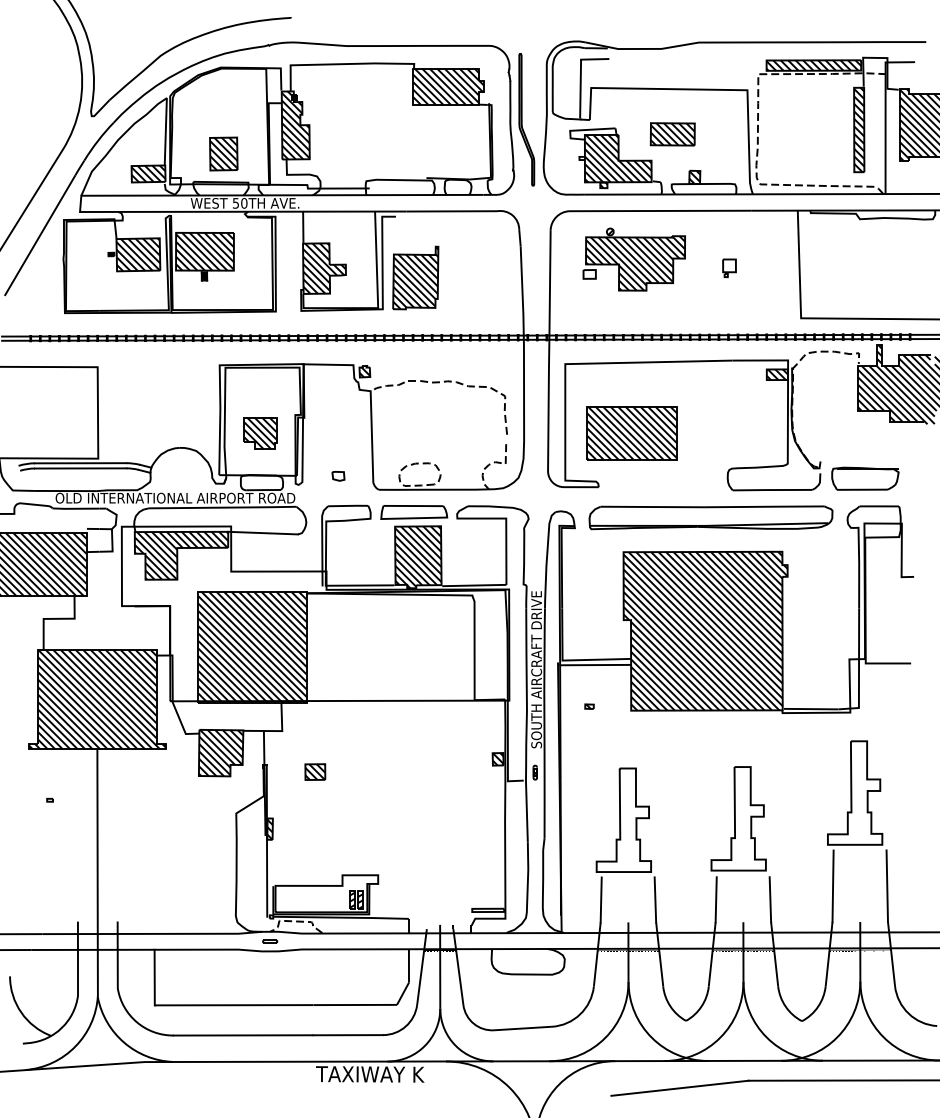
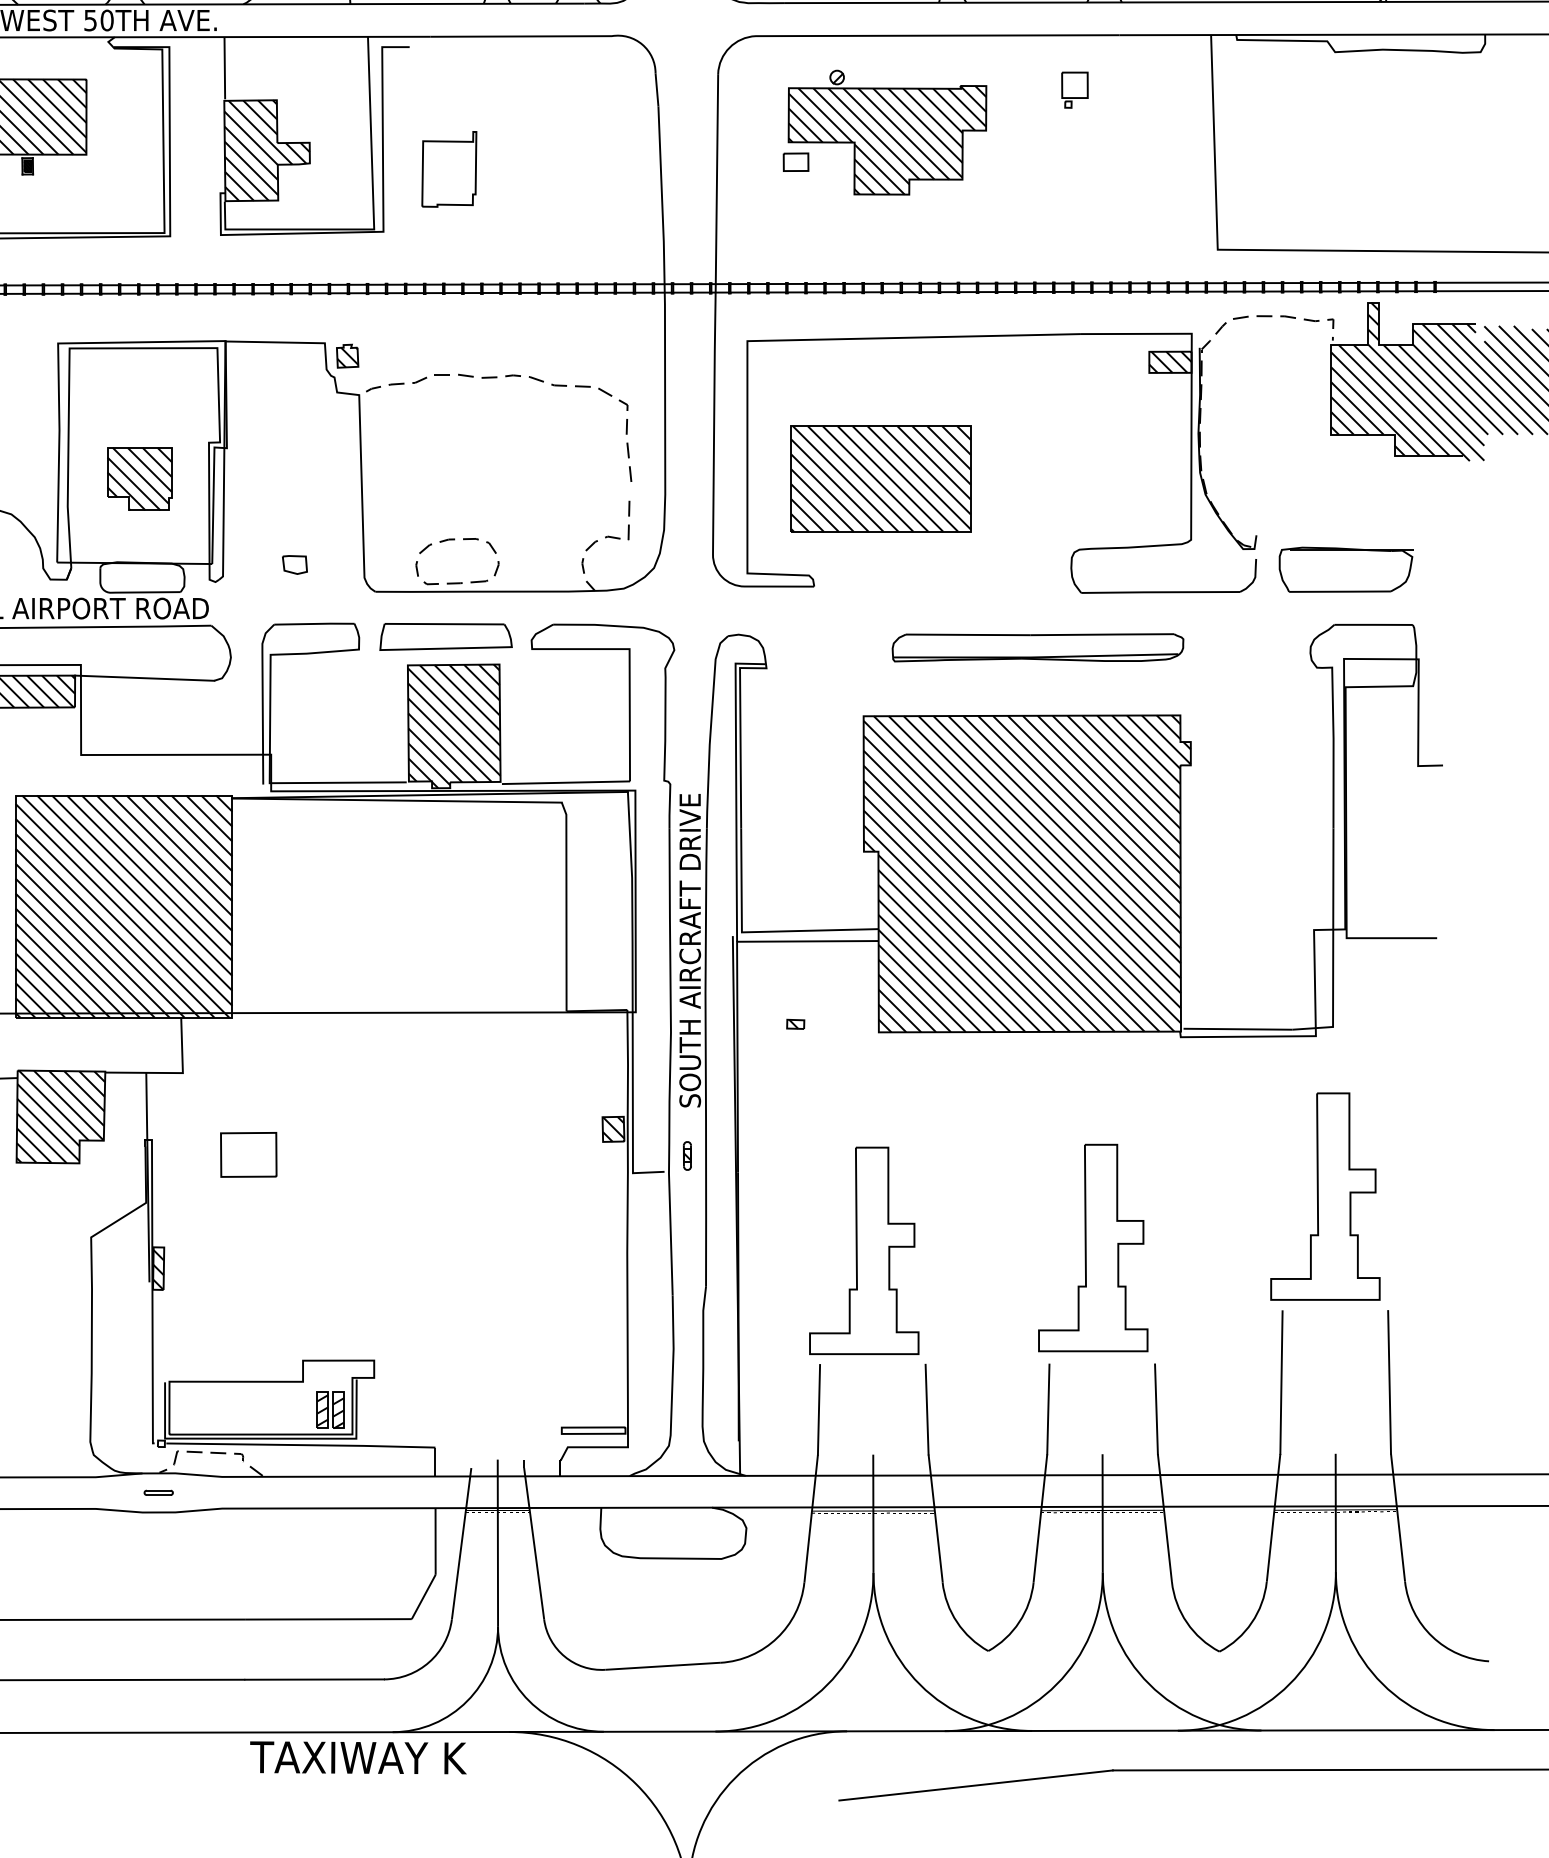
part: (729, 268) -> (1074, 90), moved
part: (415, 277) -> (448, 168), size x0.6
part: (710, 517) -> (1036, 647), size x0.6
part: (315, 771) -> (249, 1153), size x1.4

